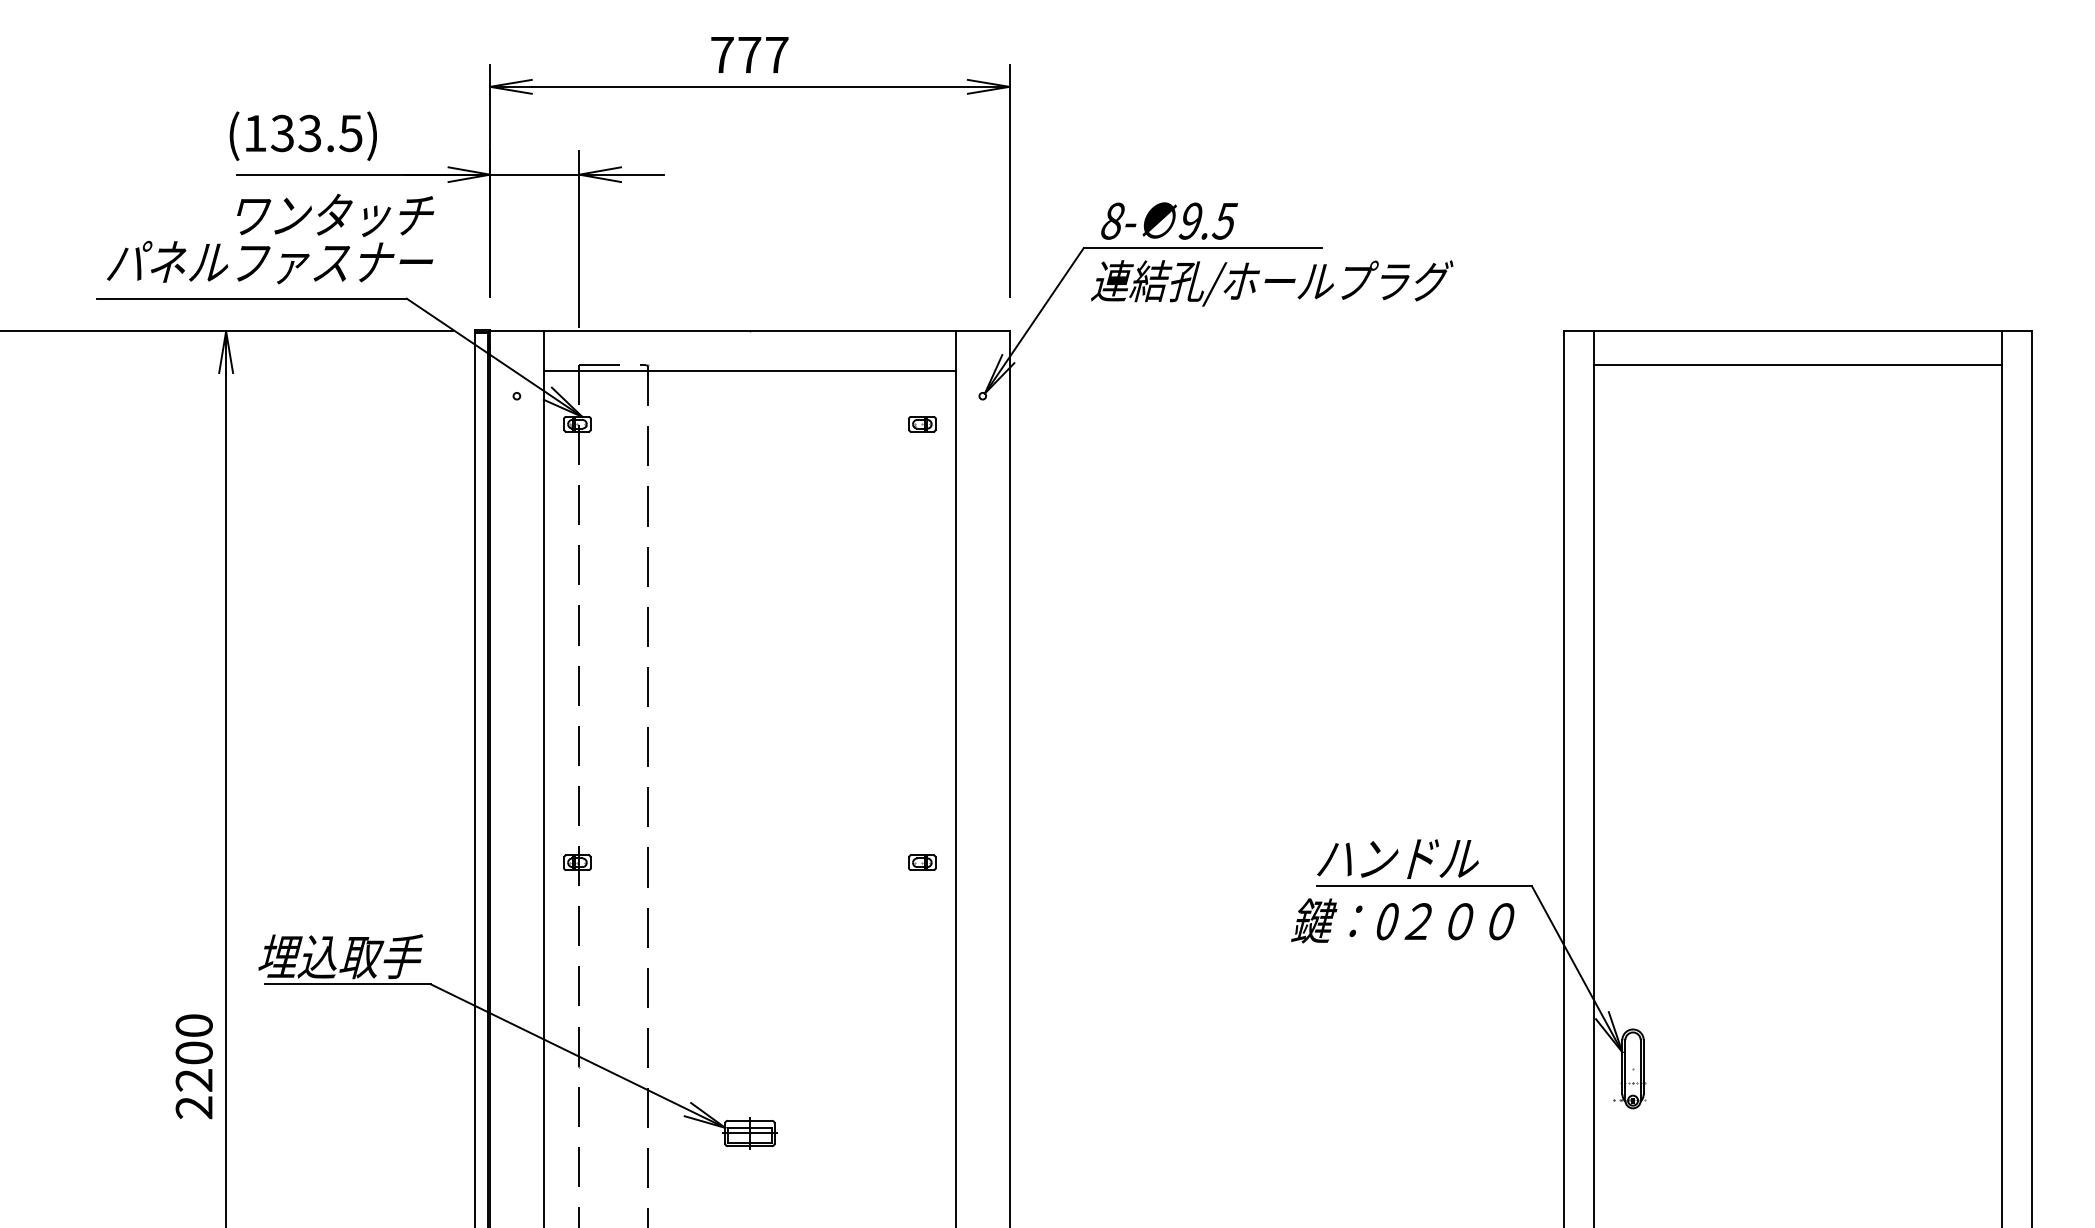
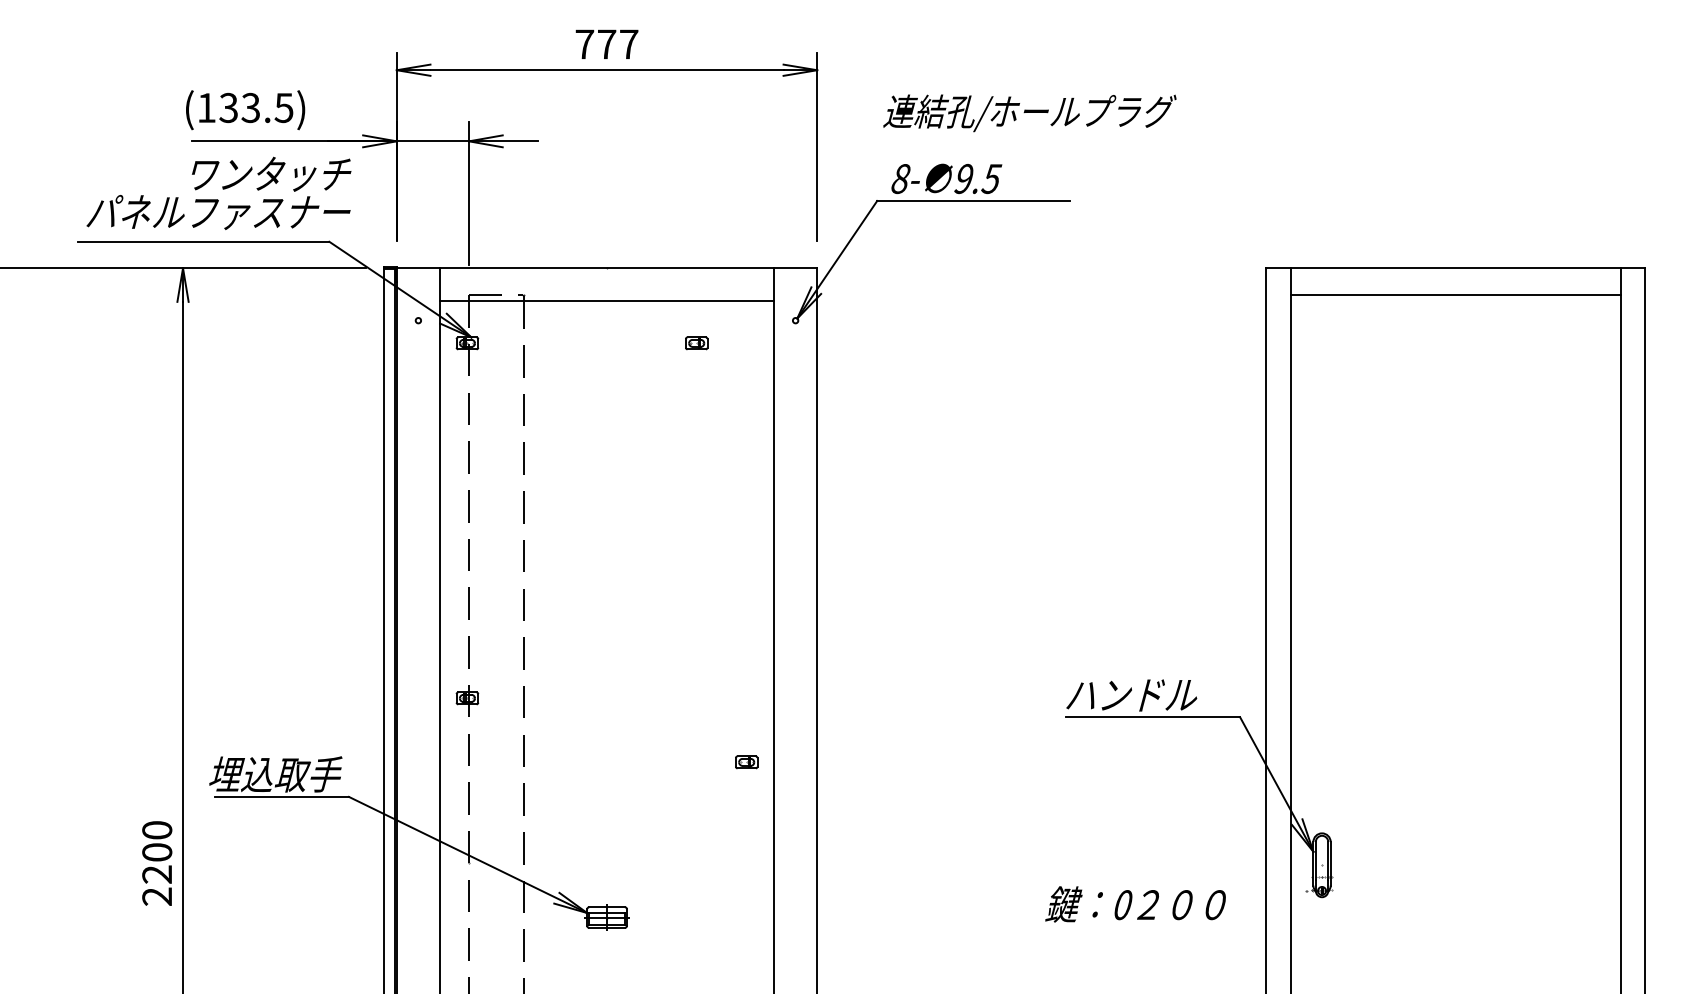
text: (1271, 283) -> (1029, 113), moved
part: (922, 424) -> (696, 343), moved
part: (922, 862) -> (746, 762), moved
text: (1402, 920) -> (1135, 904), moved

